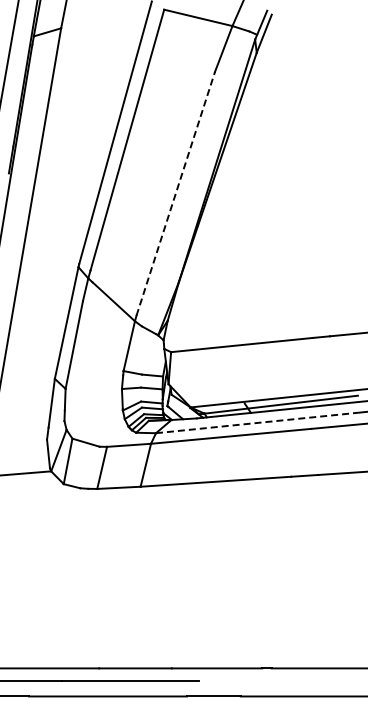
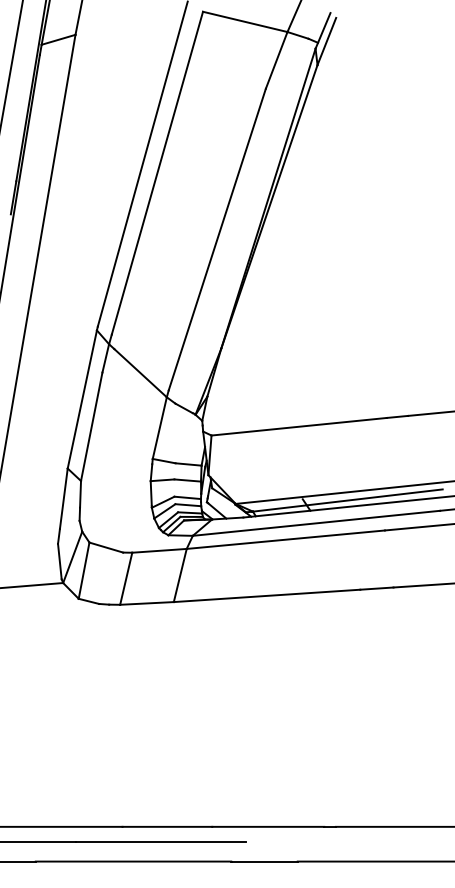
line: (175, 193) -> (216, 239), dashed -> solid
line: (256, 423) -> (317, 523), dashed -> solid

